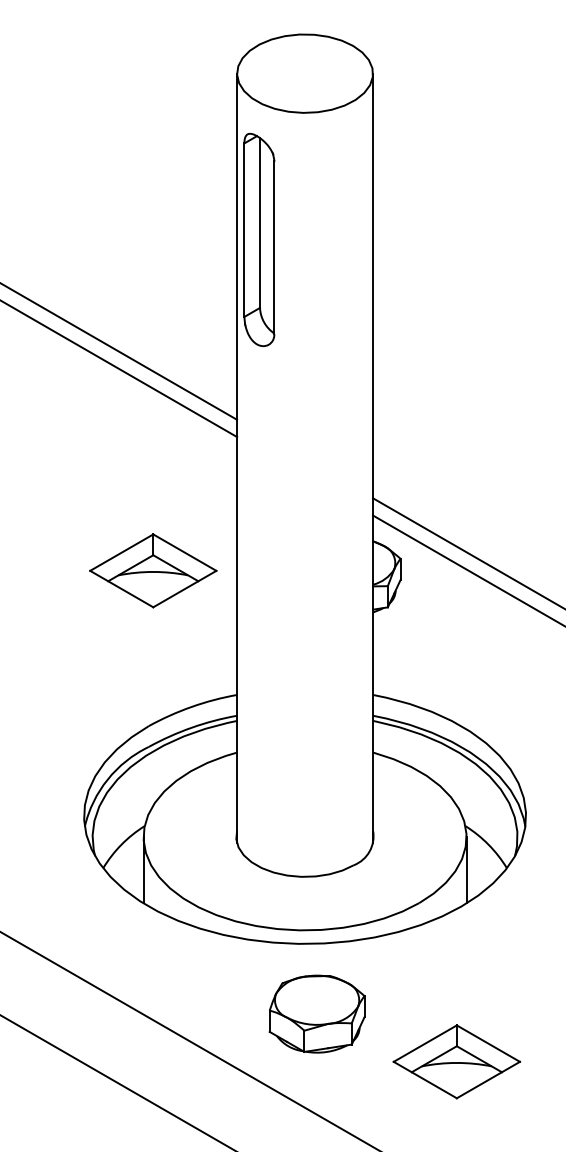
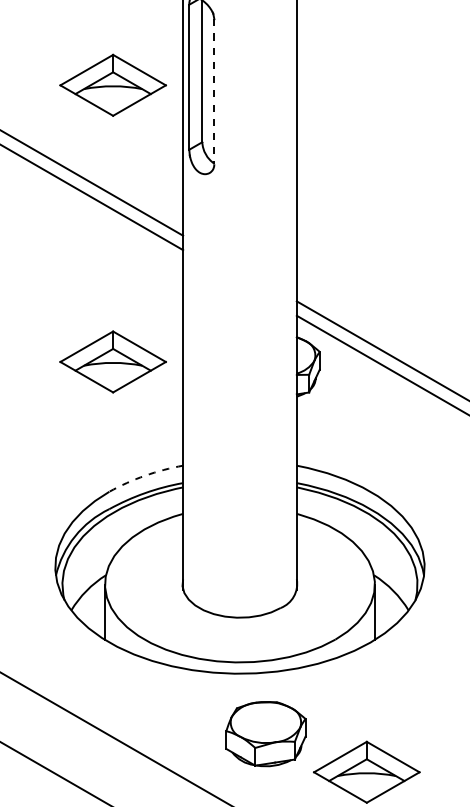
part: (153, 239) -> (113, 85), added
line: (274, 247) -> (214, 91), solid -> dashed
arc: (191, 706) -> (145, 475), solid -> dashed
part: (316, 1013) -> (265, 733), moved

